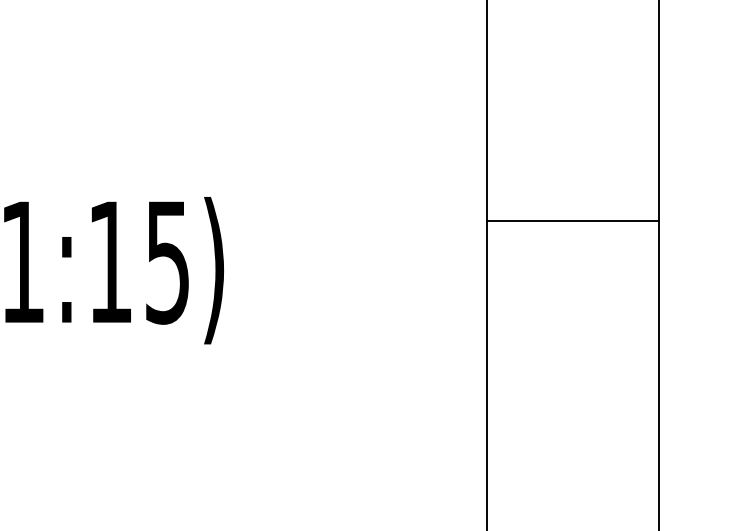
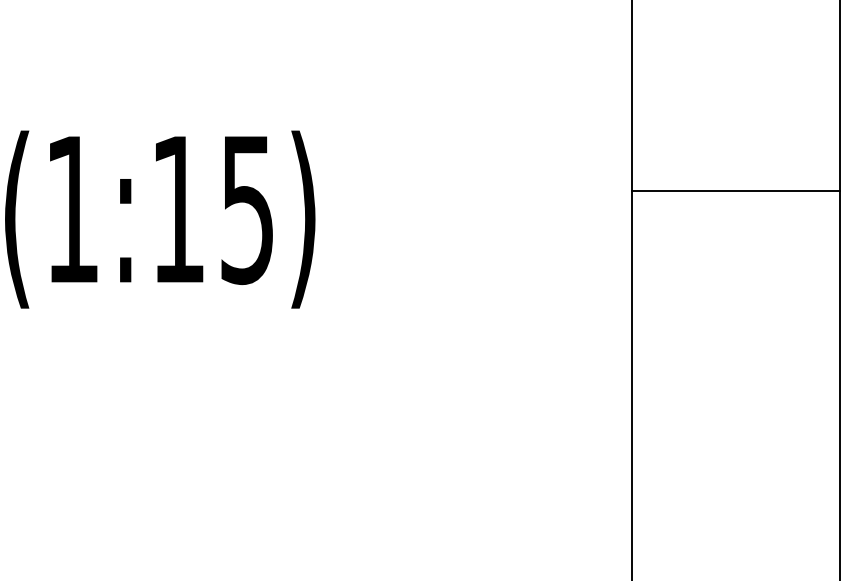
line: (572, 220) -> (736, 190), moved

